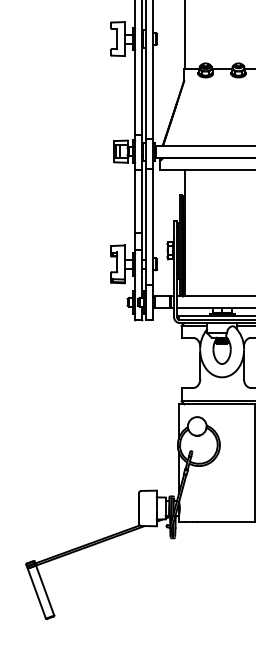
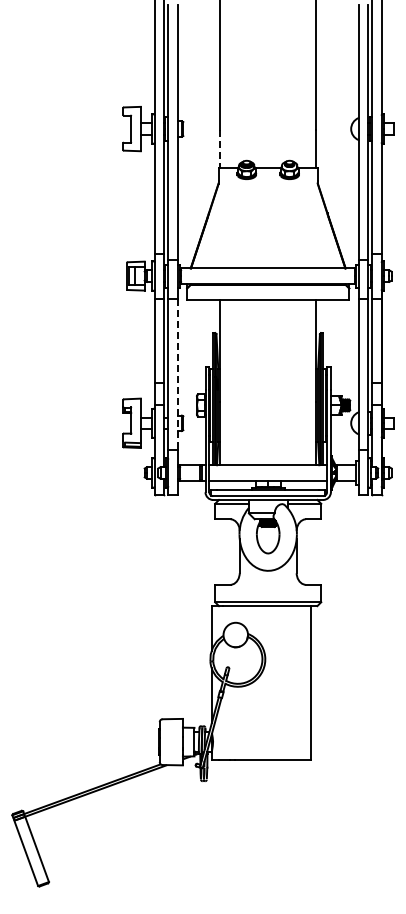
line: (184, 54) -> (219, 149), solid -> dashed
line: (152, 227) -> (177, 375), solid -> dashed

